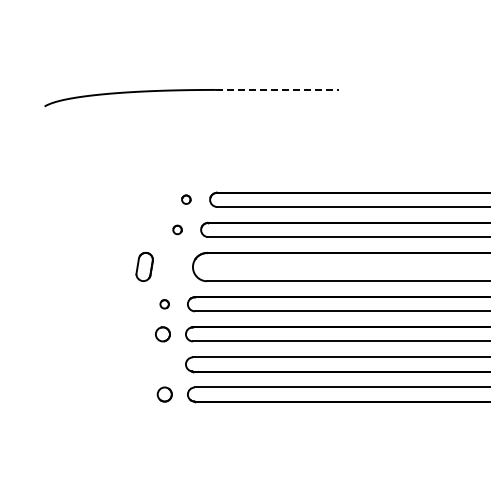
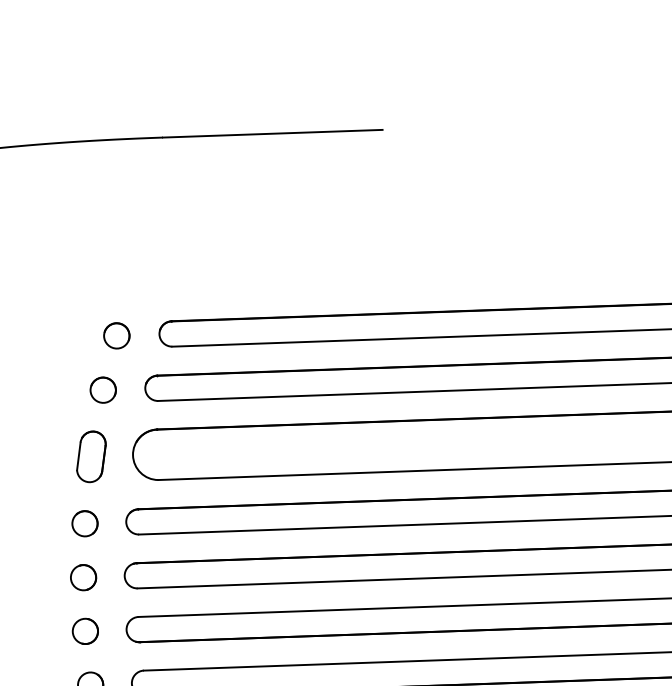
line: (277, 89) -> (273, 132), dashed -> solid
part: (186, 199) -> (117, 335), size x1.67
part: (177, 229) -> (103, 389), size x1.67
part: (144, 266) -> (91, 455), moved
part: (164, 304) -> (84, 524), size x1.67
part: (162, 364) -> (84, 631), added

